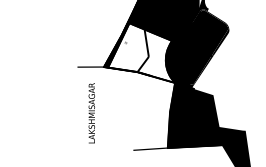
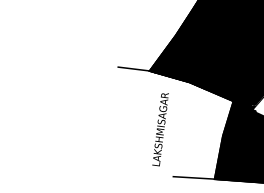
fill: (141, 53) -> (197, 60), added
text: (91, 113) -> (160, 129), moved

